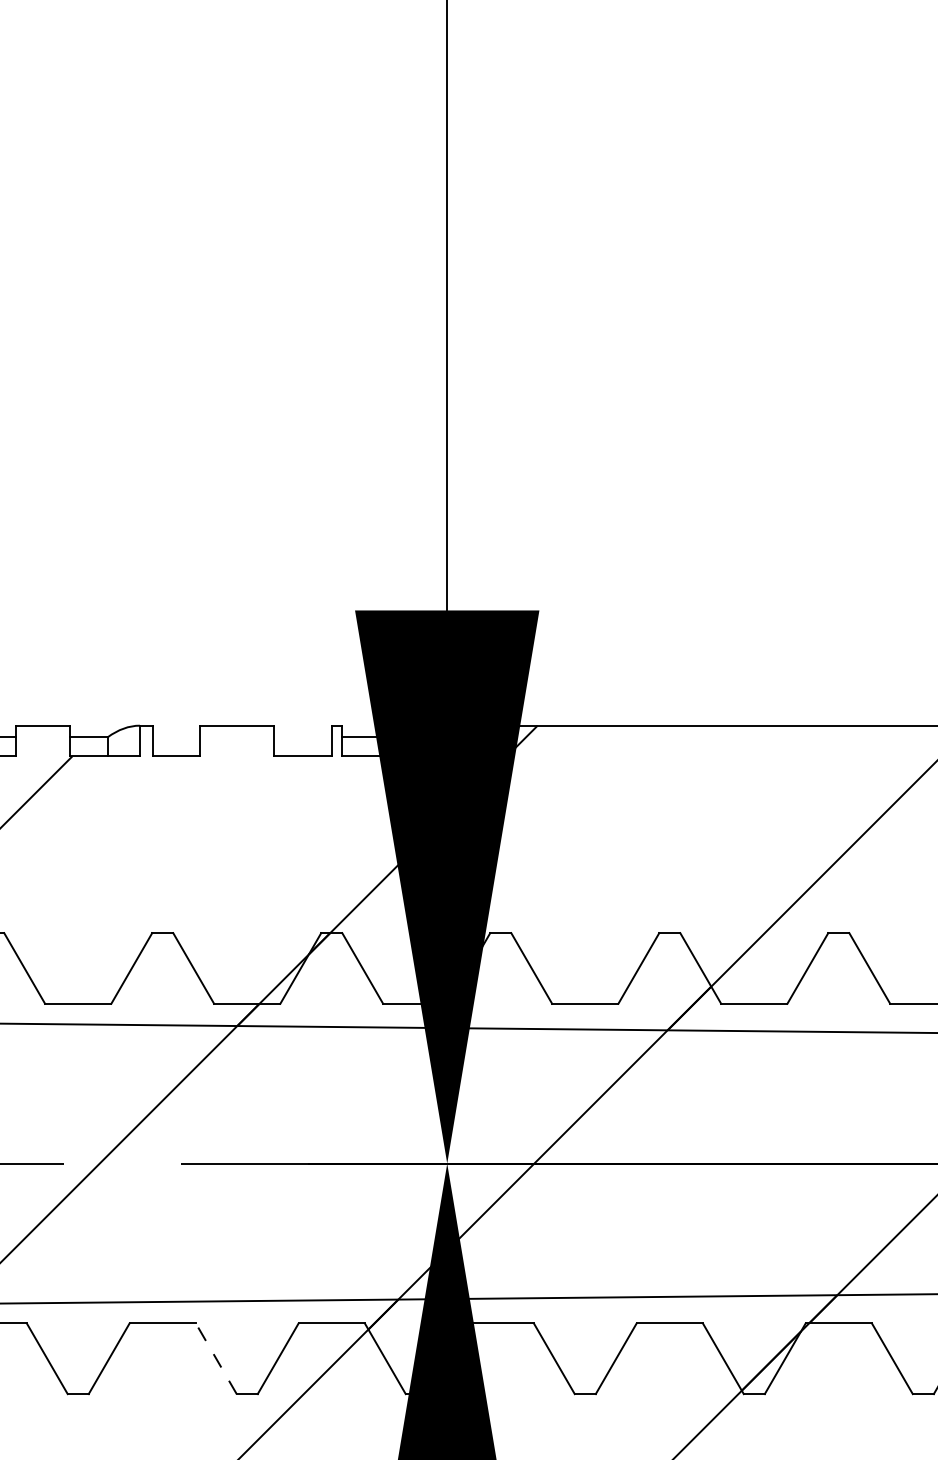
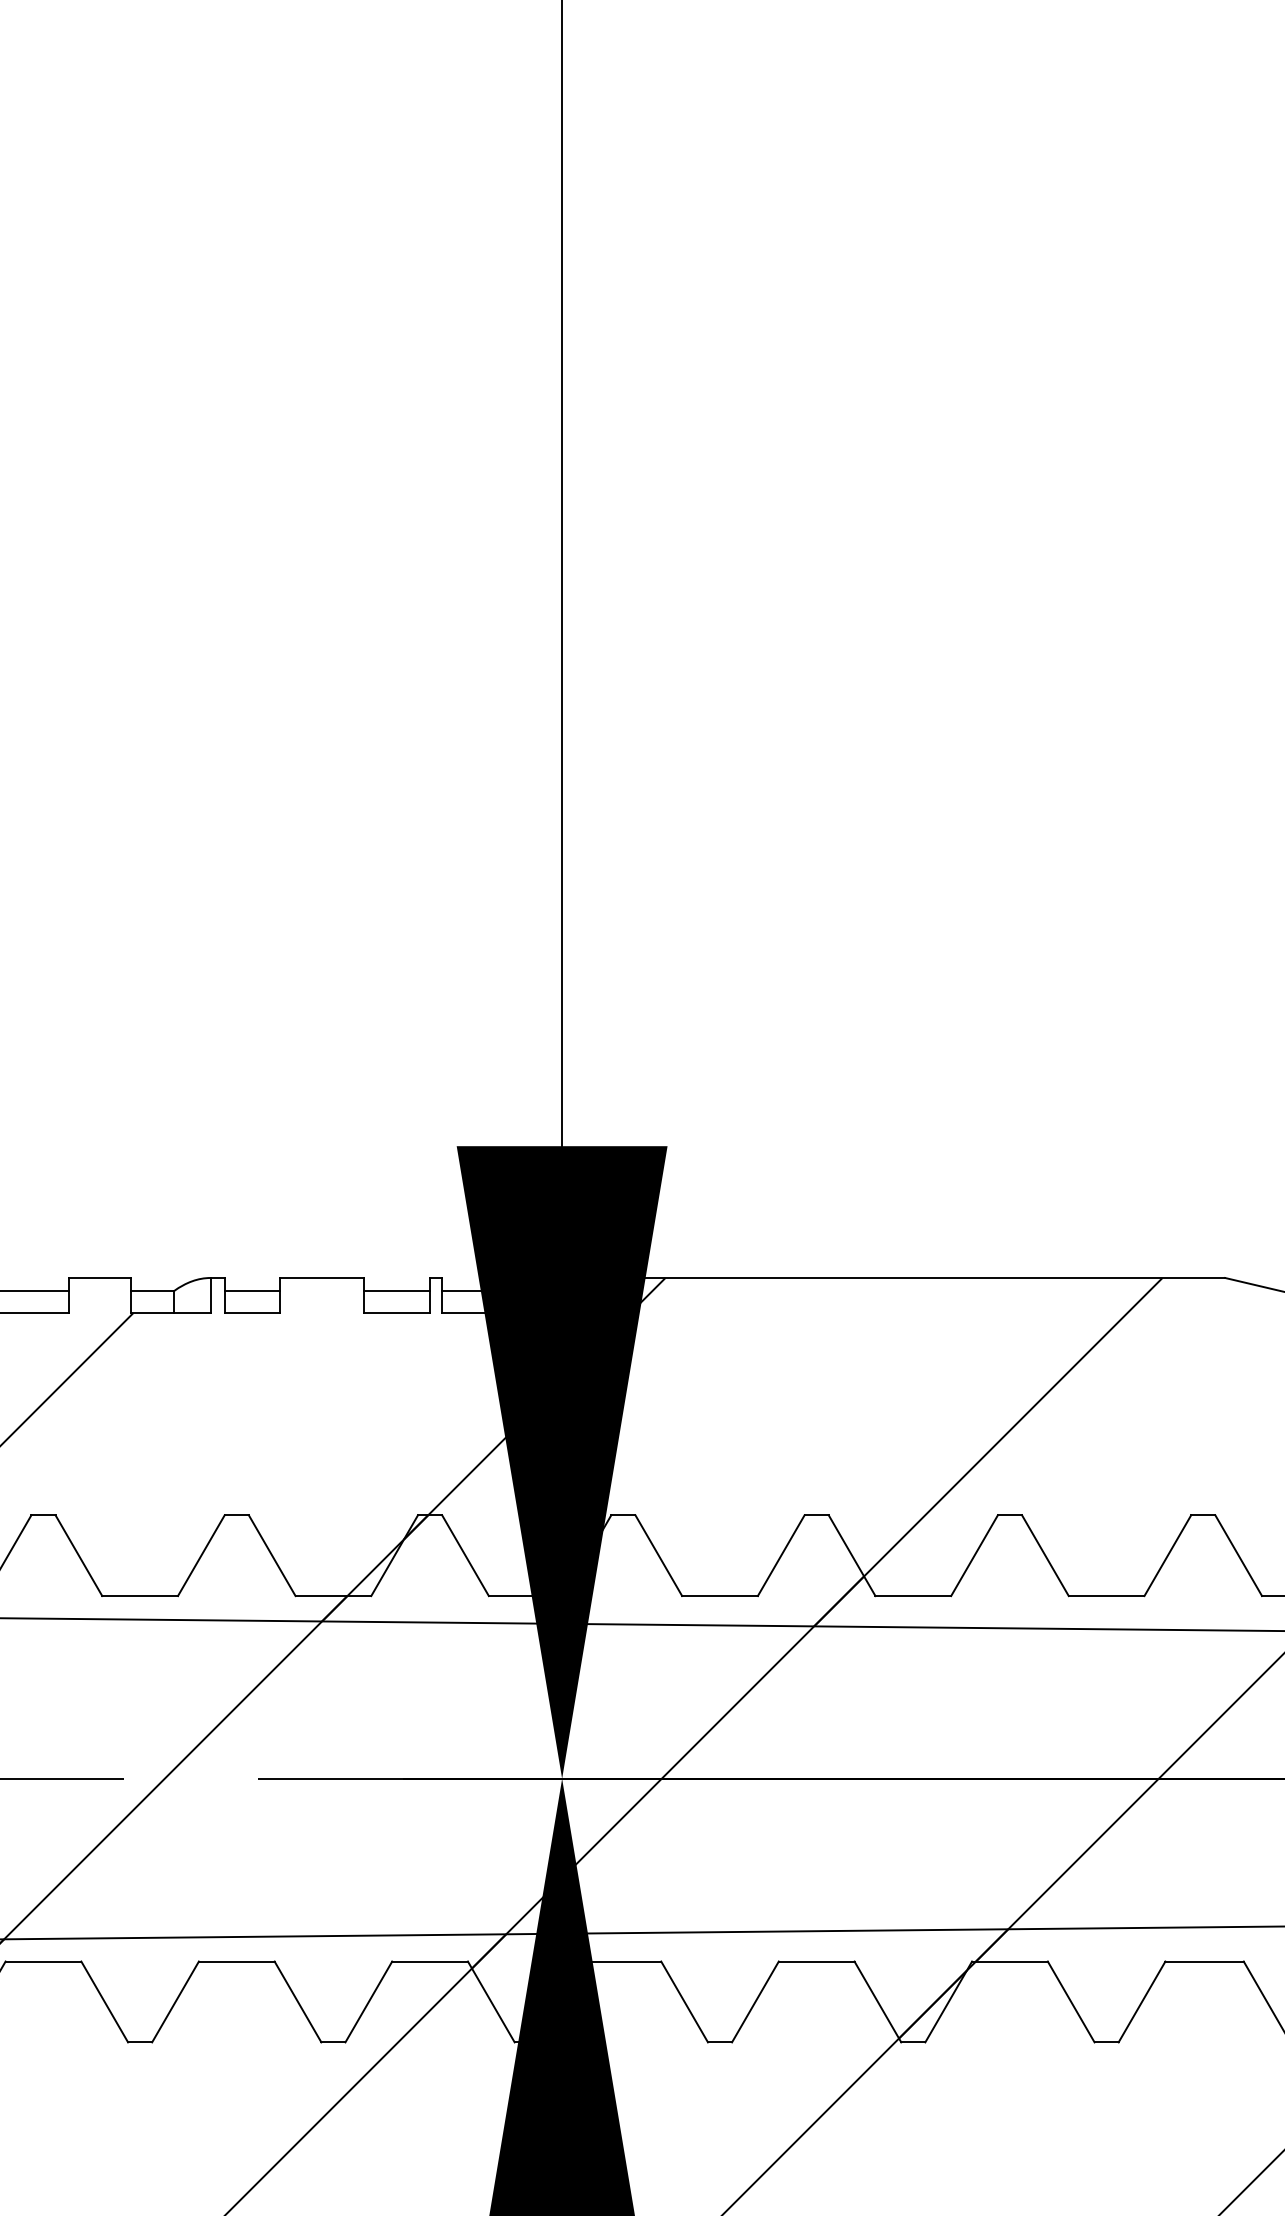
line: (176, 737) -> (252, 1291), added
line: (302, 737) -> (396, 1291), added
line: (216, 1358) -> (298, 2001), dashed -> solid

